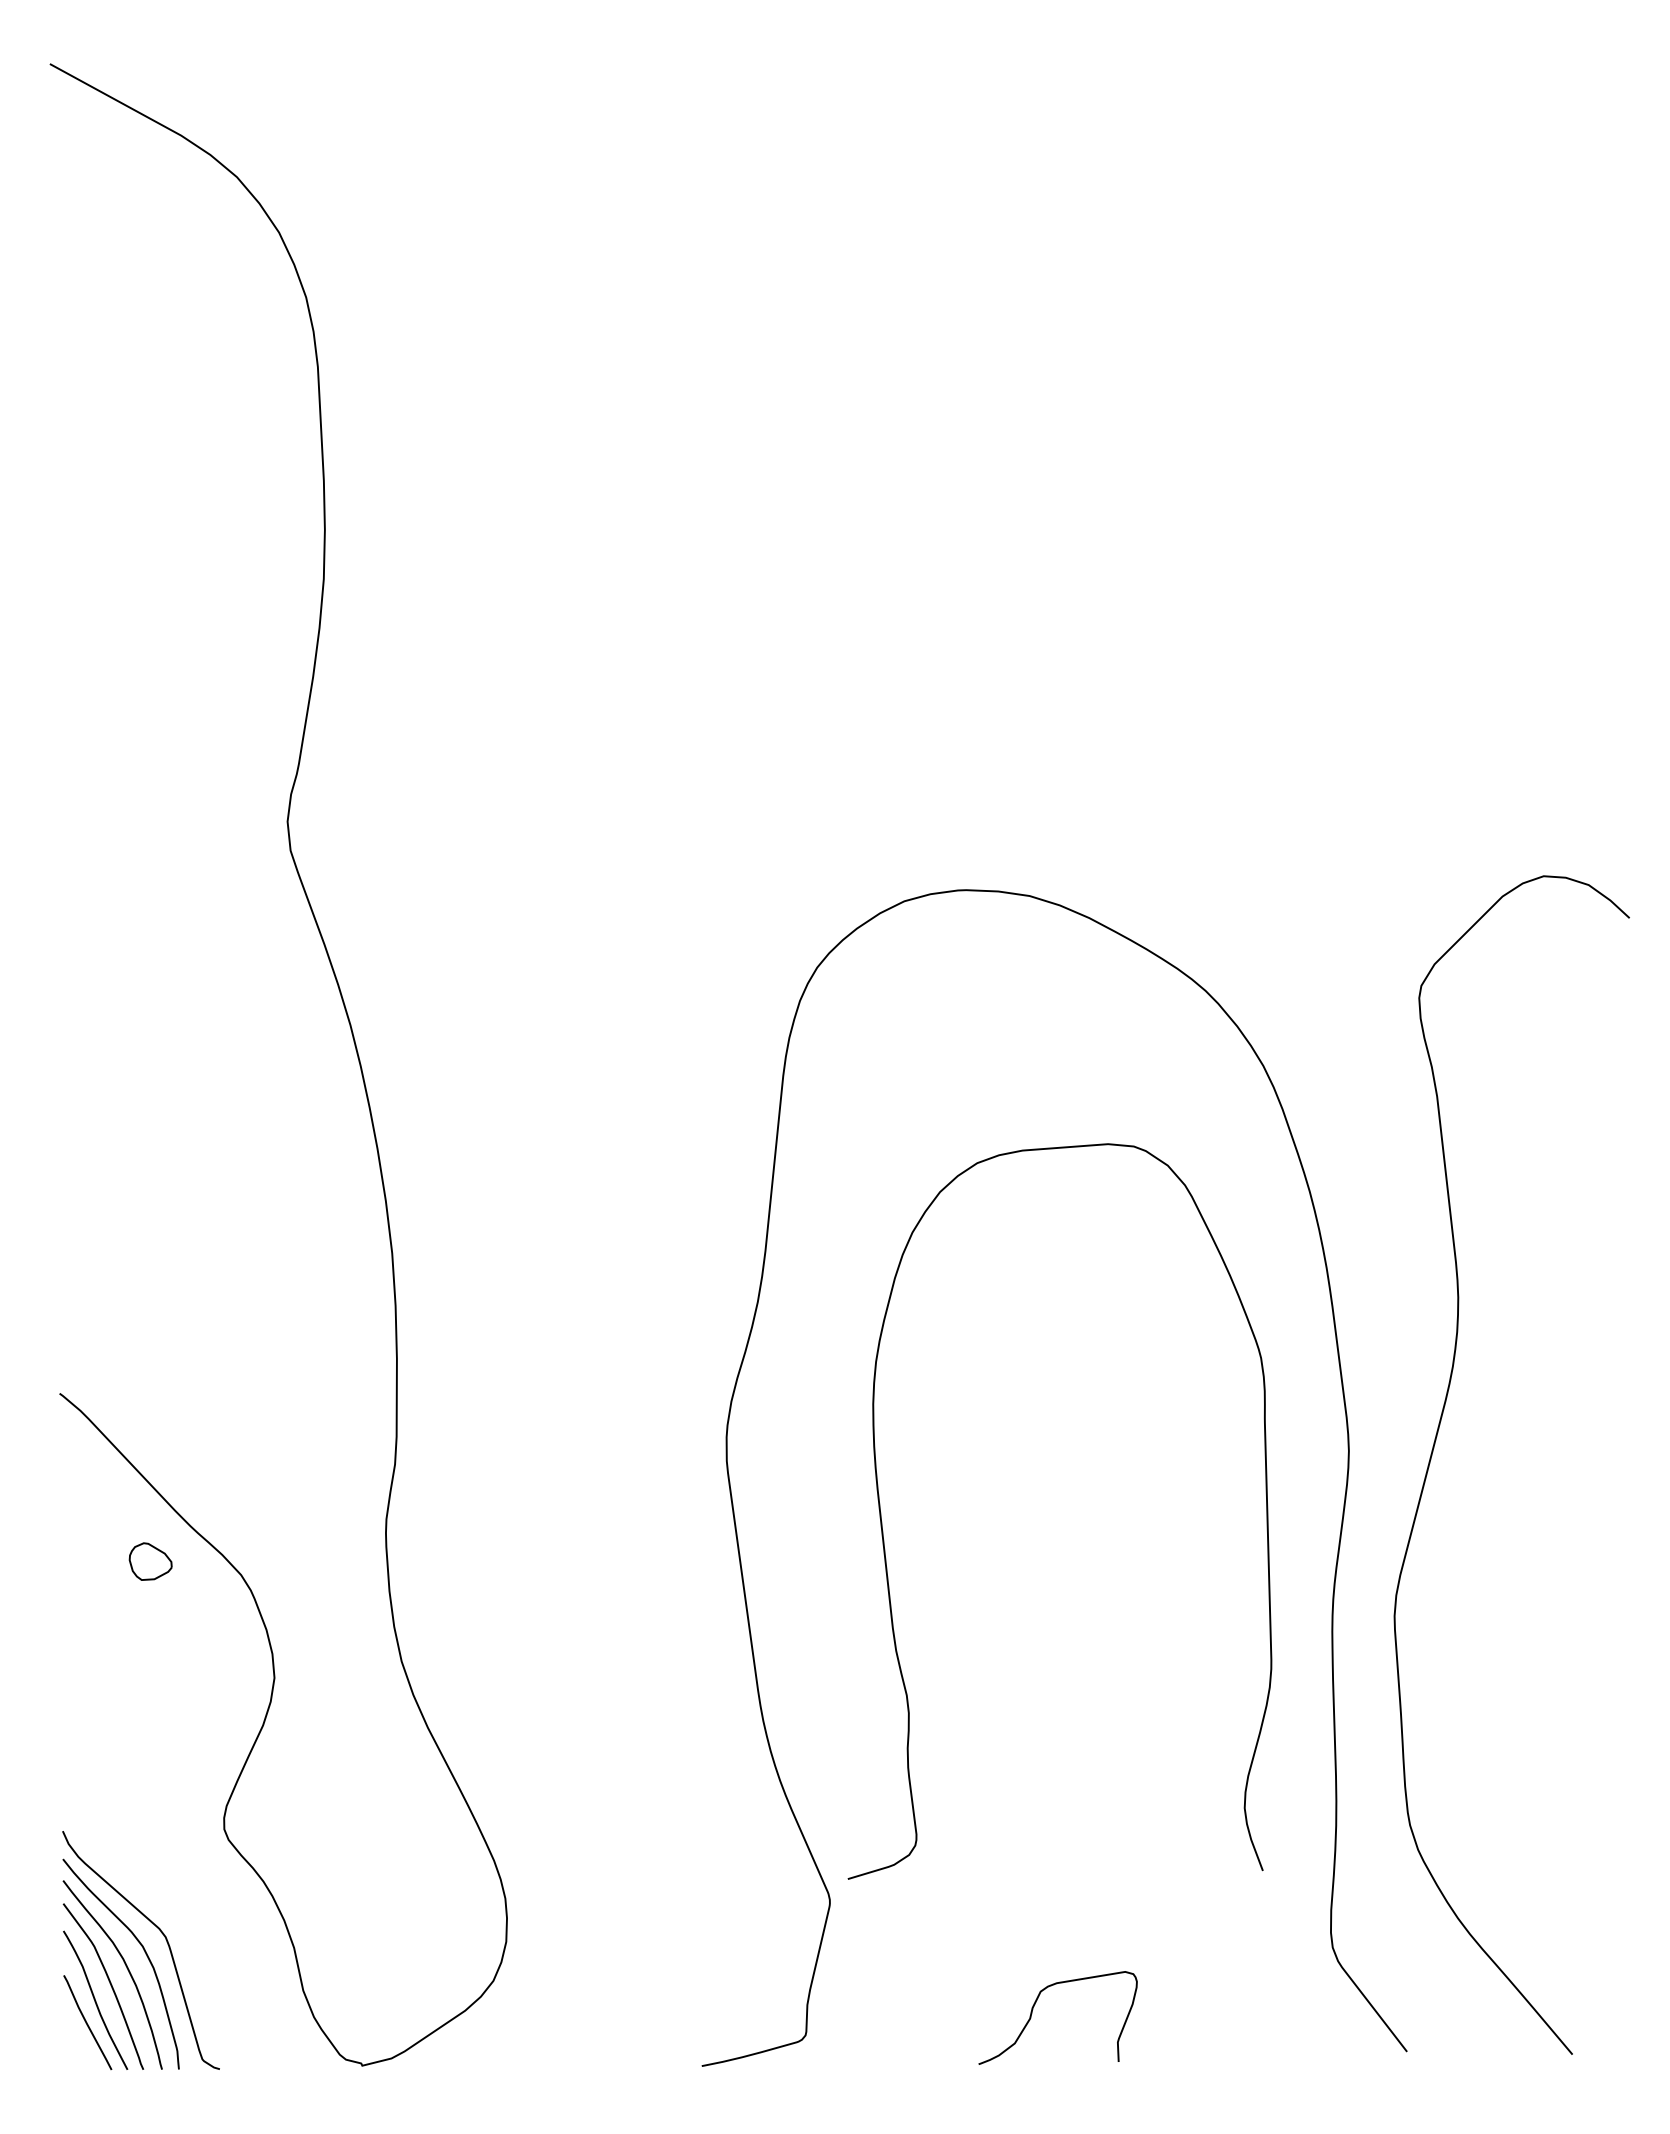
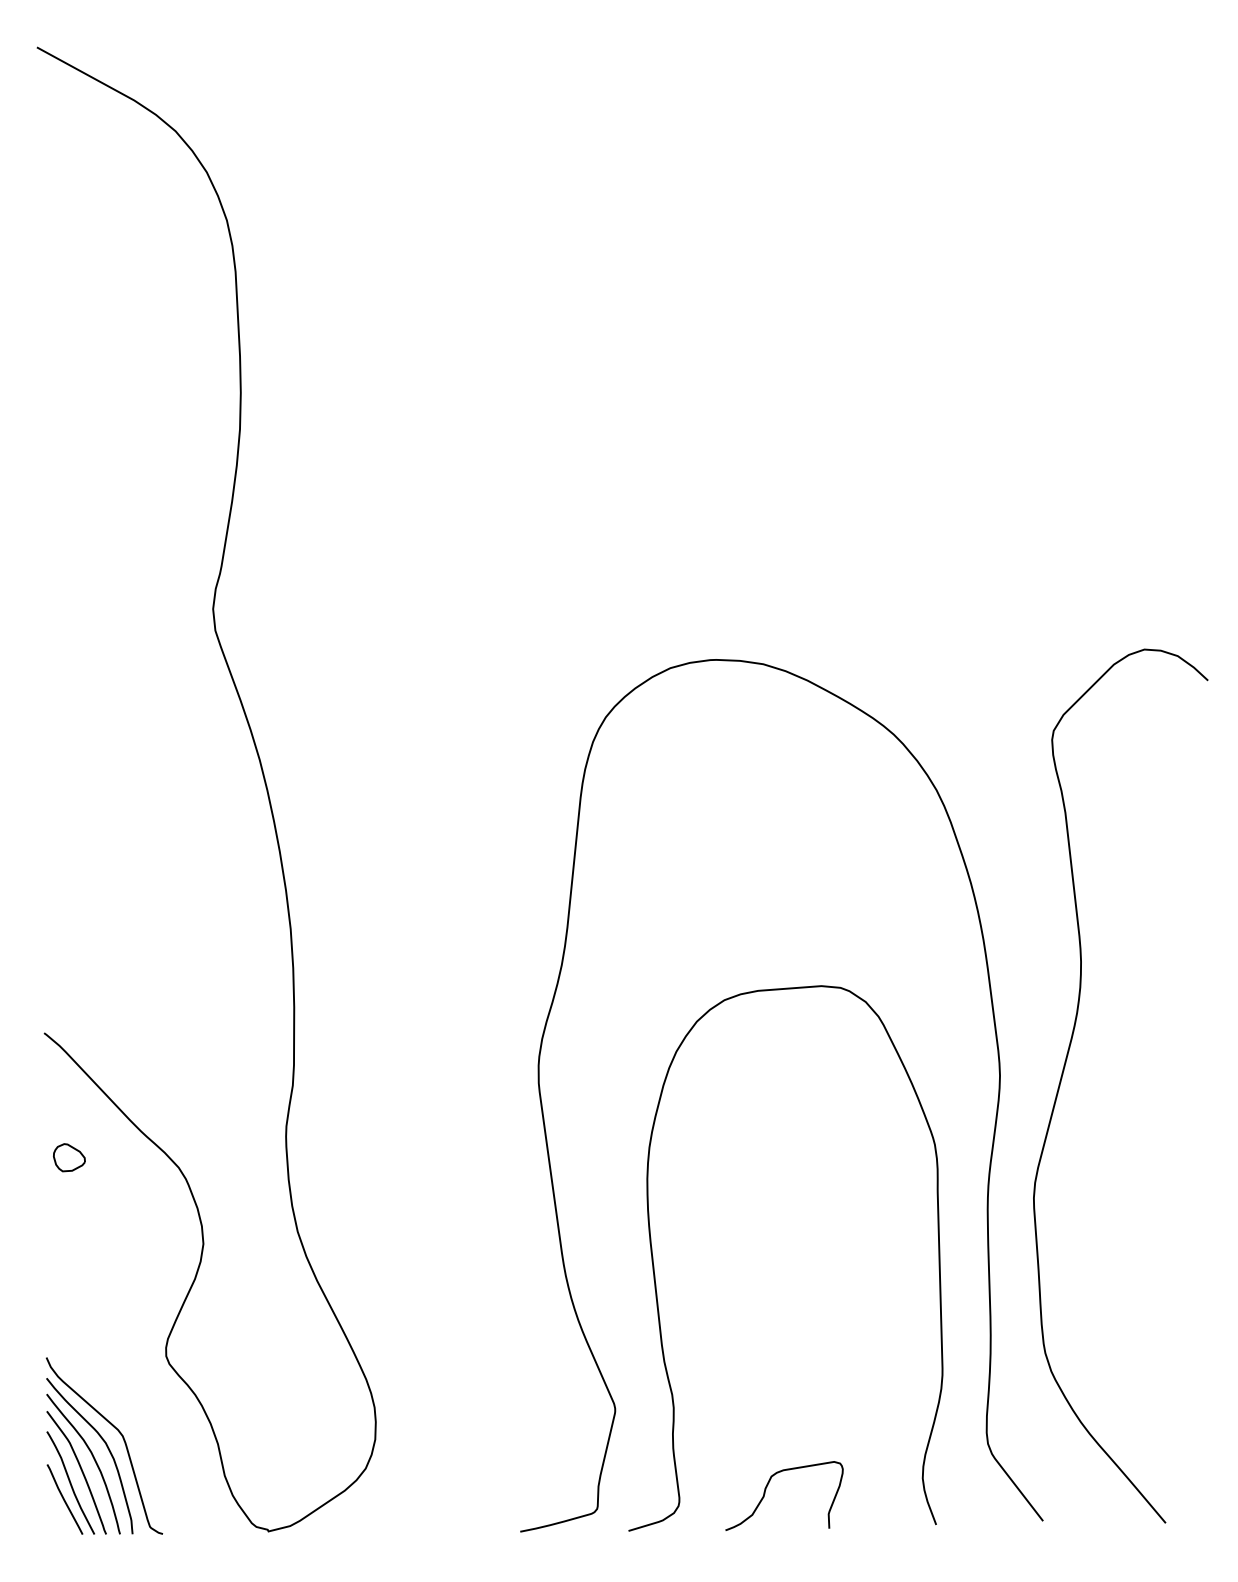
curve: (883, 1531) -> (654, 1273), moved
part: (150, 1561) -> (69, 1157), moved

